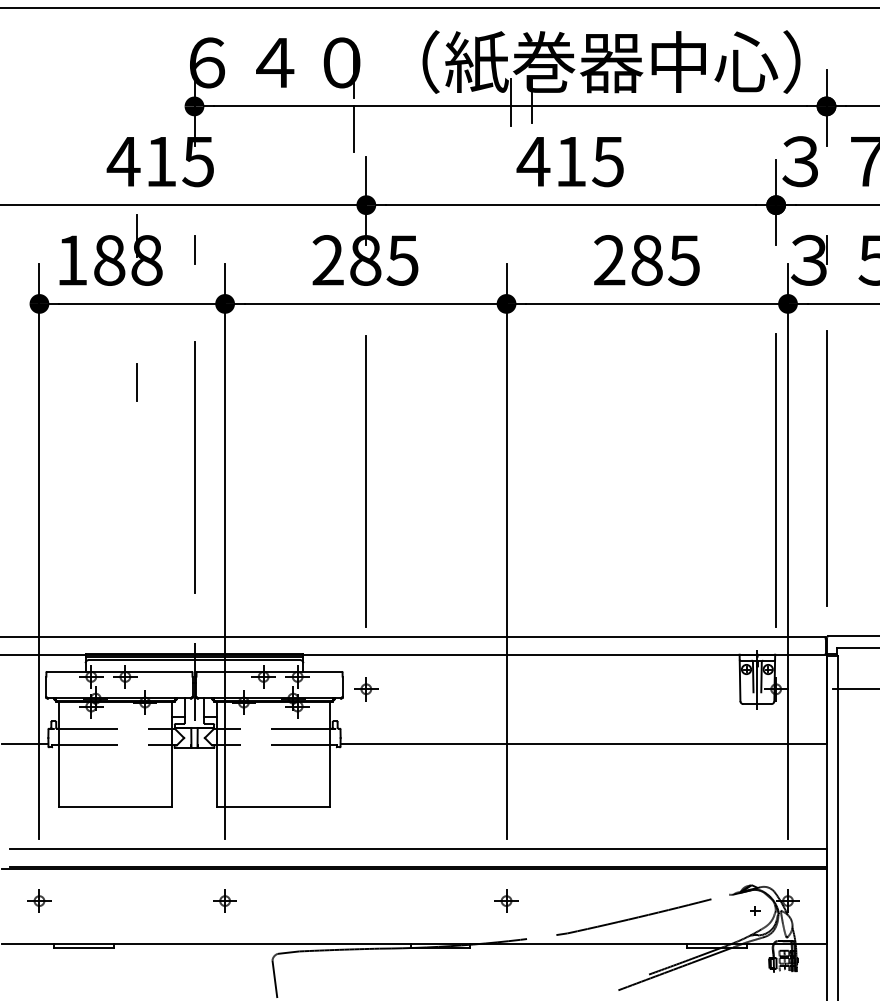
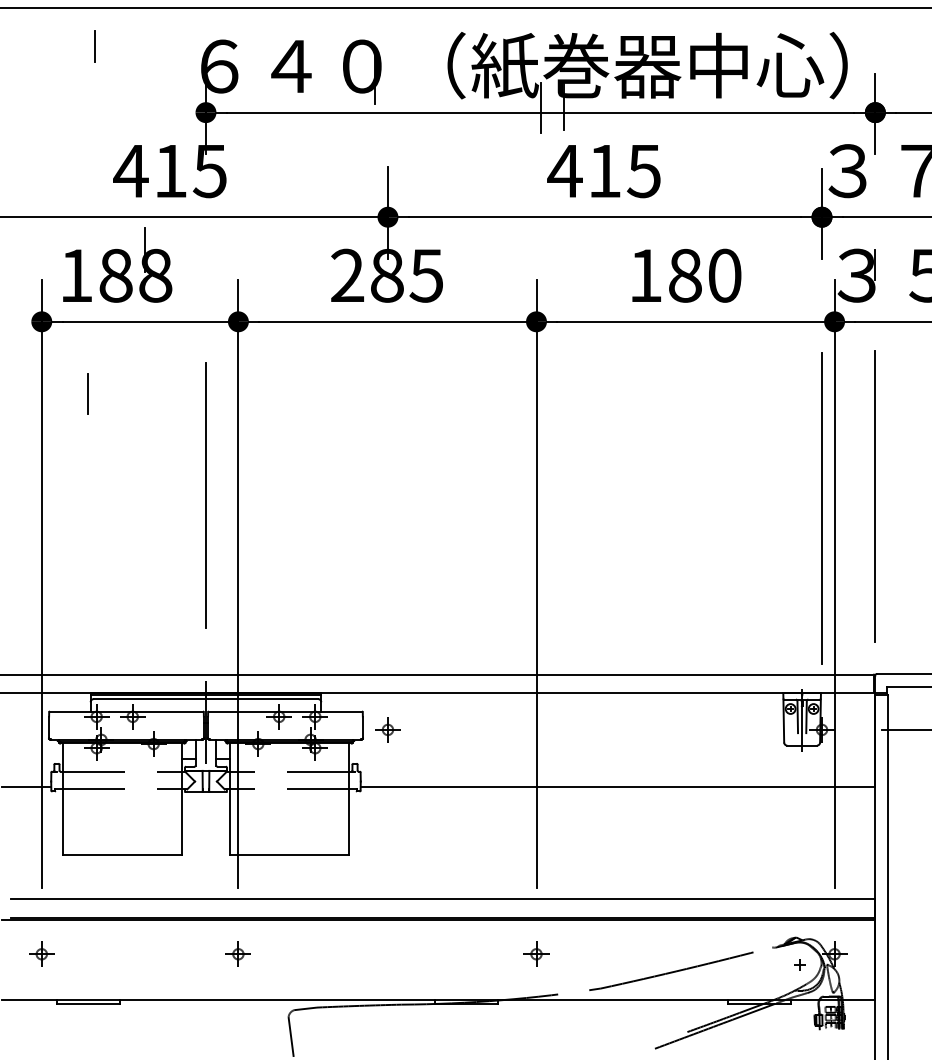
line: (354, 129) -> (375, 137), removed
line: (194, 249) -> (94, 45), moved
text: (646, 260) -> (684, 275), 285 -> 180
line: (136, 382) -> (87, 394), moved
line: (365, 481) -> (387, 509), removed

